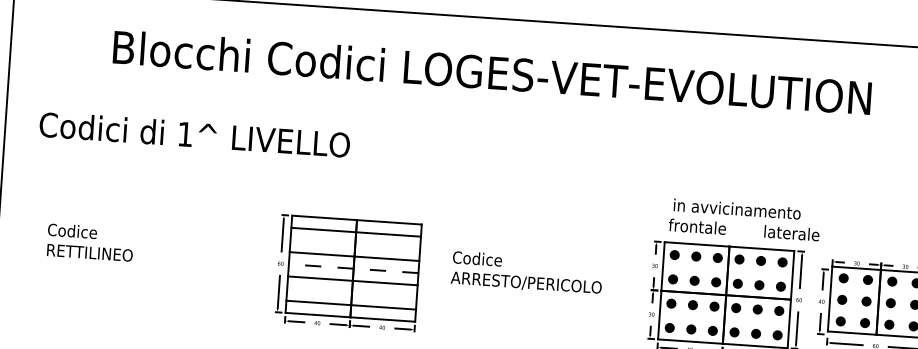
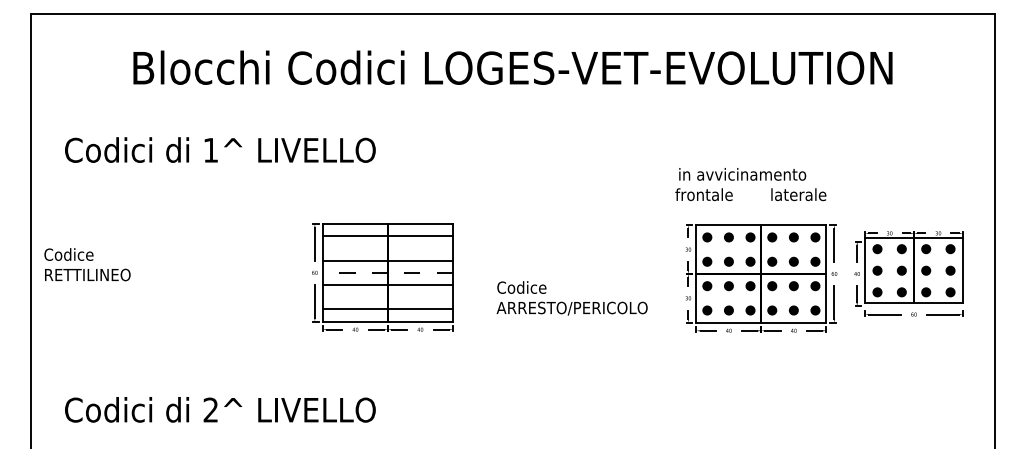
text: (744, 219) -> (750, 184), moved
text: (90, 242) -> (87, 264), moved
text: (526, 273) -> (571, 298), moved

